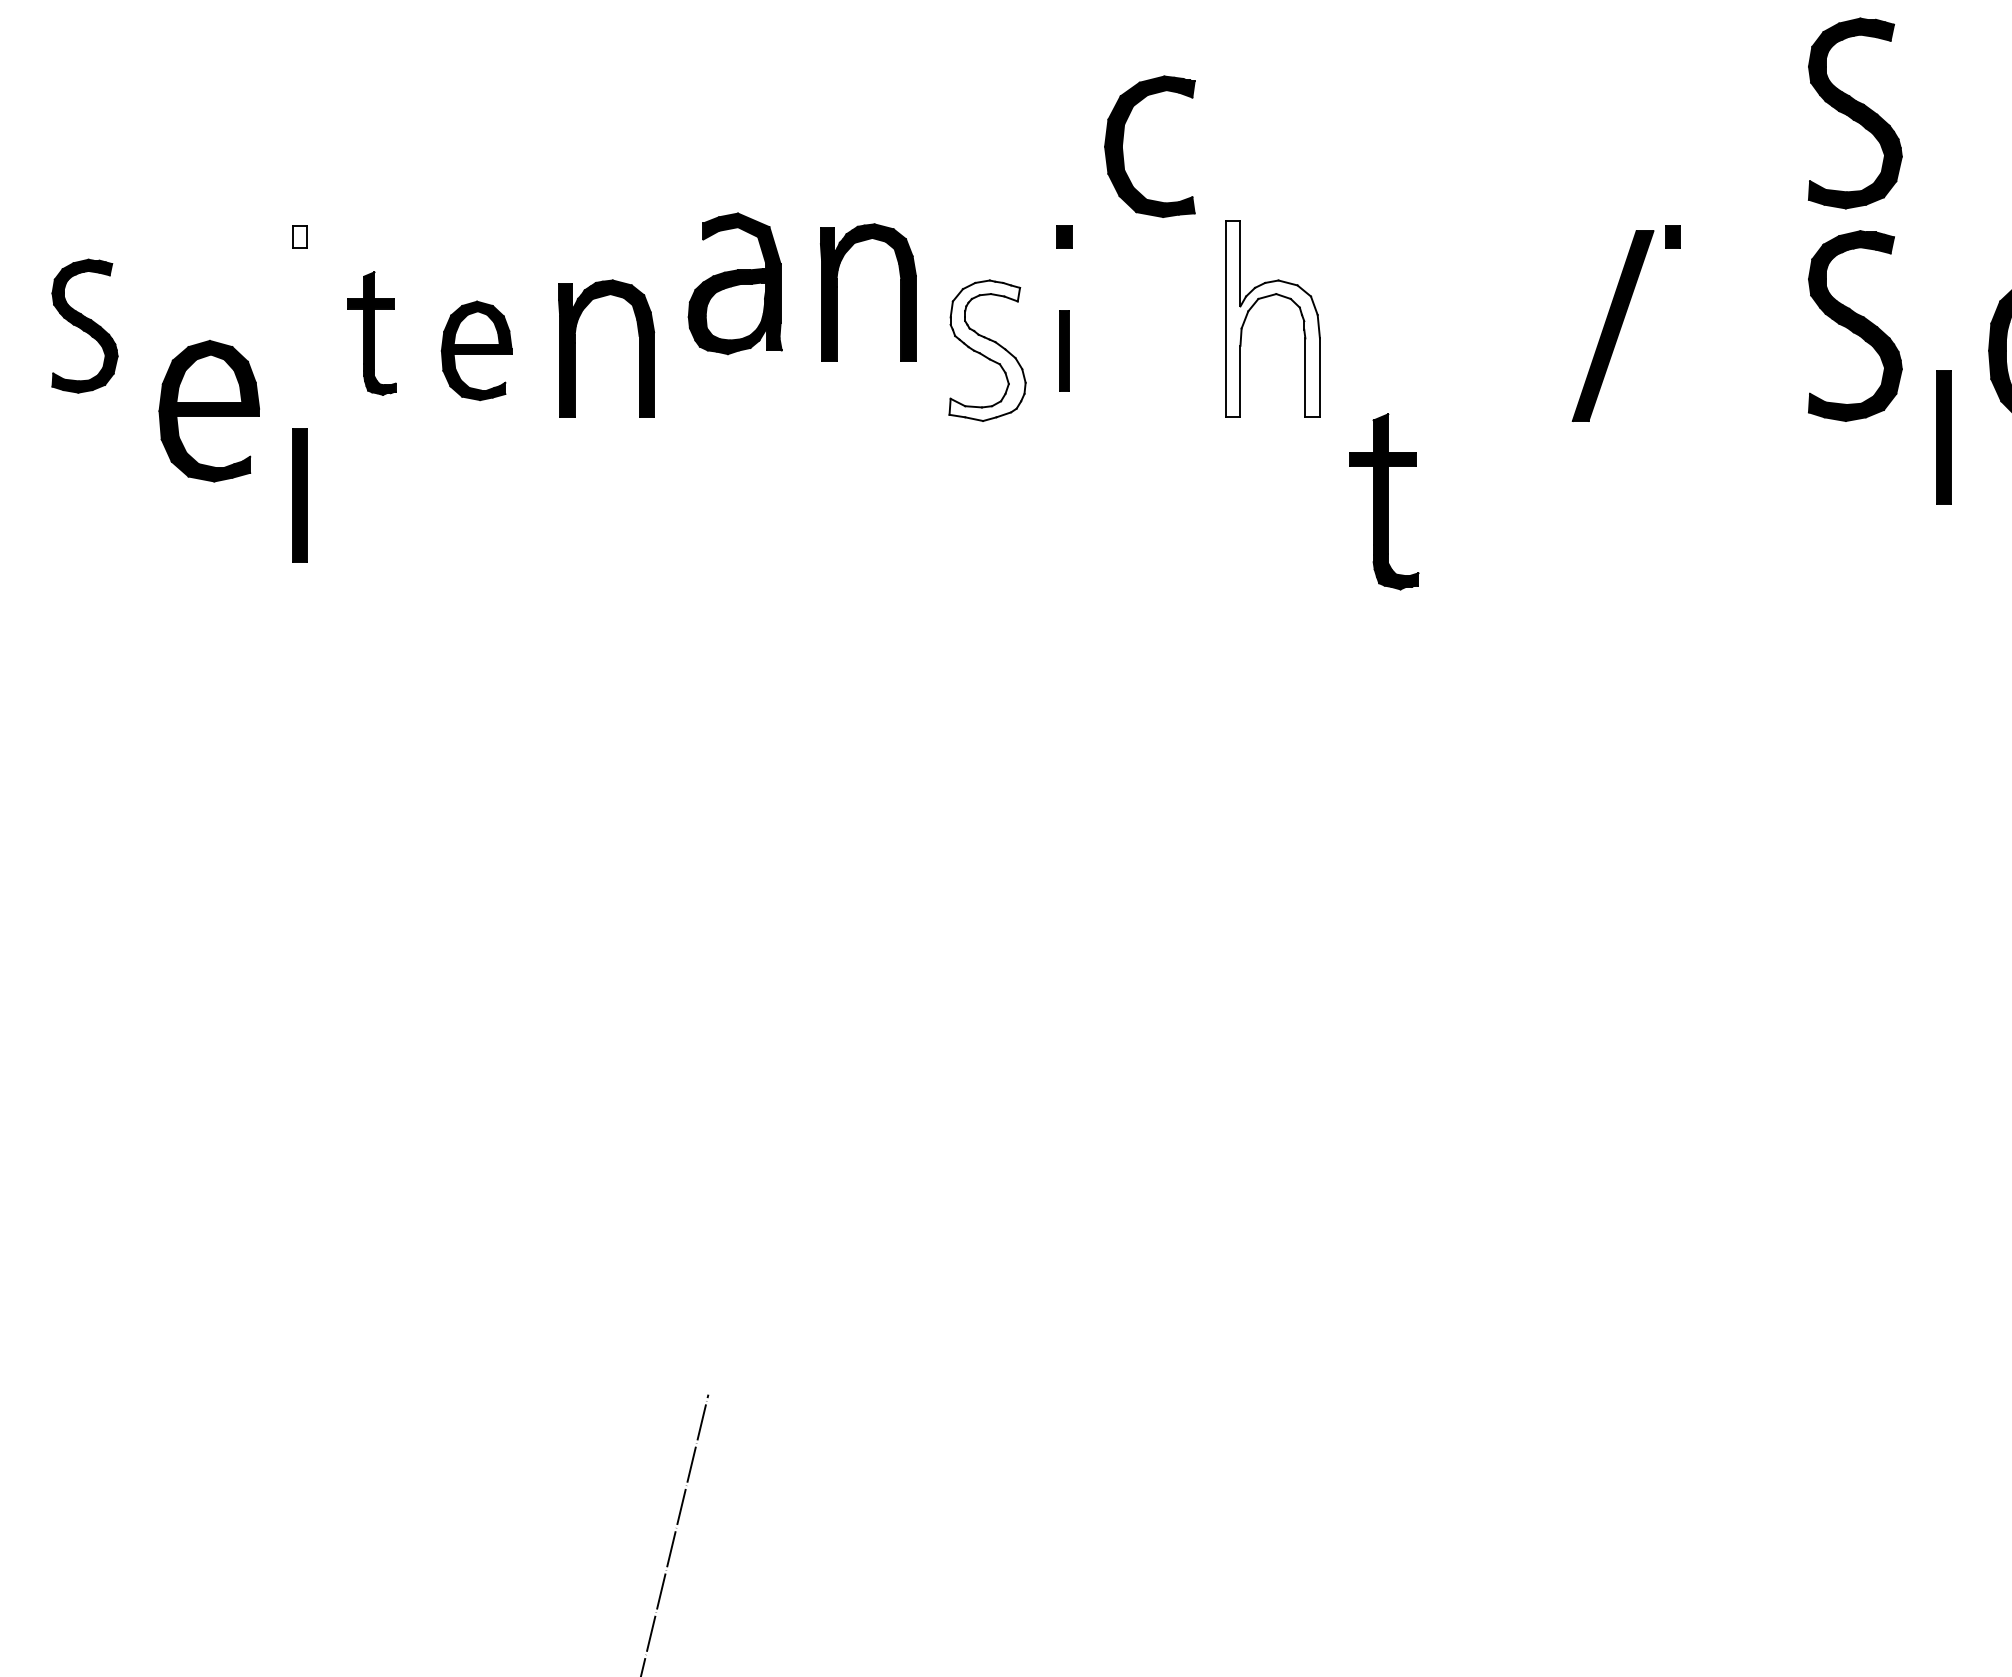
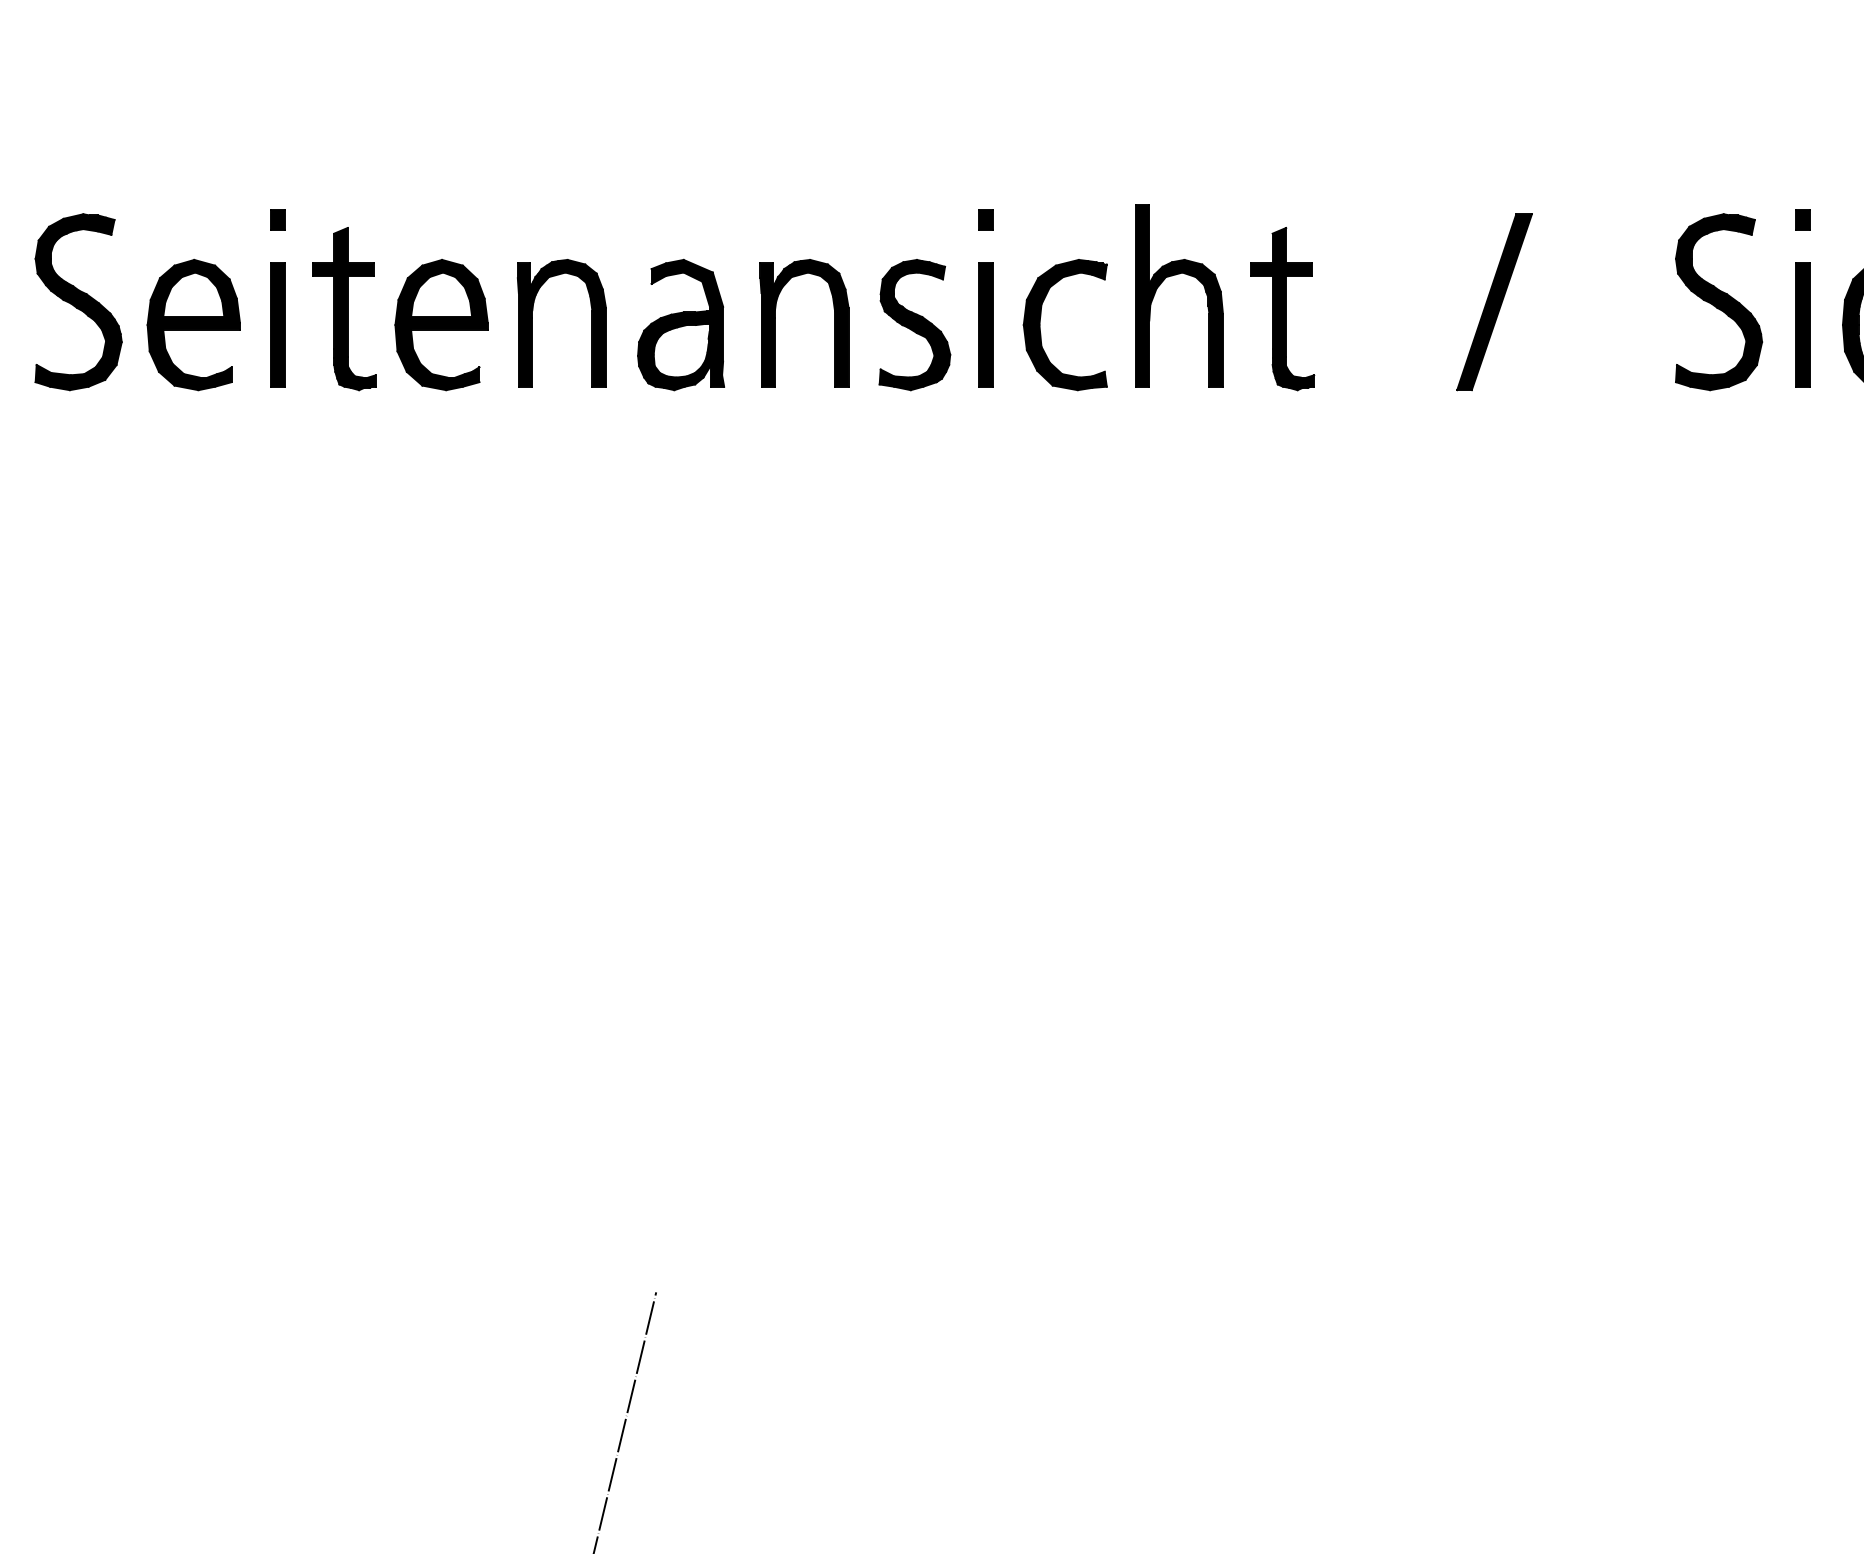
part: (1855, 113) -> (1719, 105), removed
part: (1123, 147) -> (1040, 325), moved
fill: (299, 236) -> (277, 219), added
part: (1672, 236) -> (1802, 219), moved
part: (735, 283) -> (681, 324), moved
part: (837, 292) -> (775, 323), moved
fill: (1272, 318) -> (1178, 295), added
part: (84, 326) -> (78, 302), size x1.43
part: (371, 333) -> (344, 309), size x1.43
fill: (987, 350) -> (914, 324), added
part: (1063, 350) -> (985, 324), size x1.67
part: (476, 351) -> (441, 325), size x1.43
part: (209, 410) -> (193, 324), moved
part: (1943, 436) -> (1802, 324), moved
part: (299, 494) -> (277, 324), moved
part: (1384, 502) -> (1282, 309), moved

